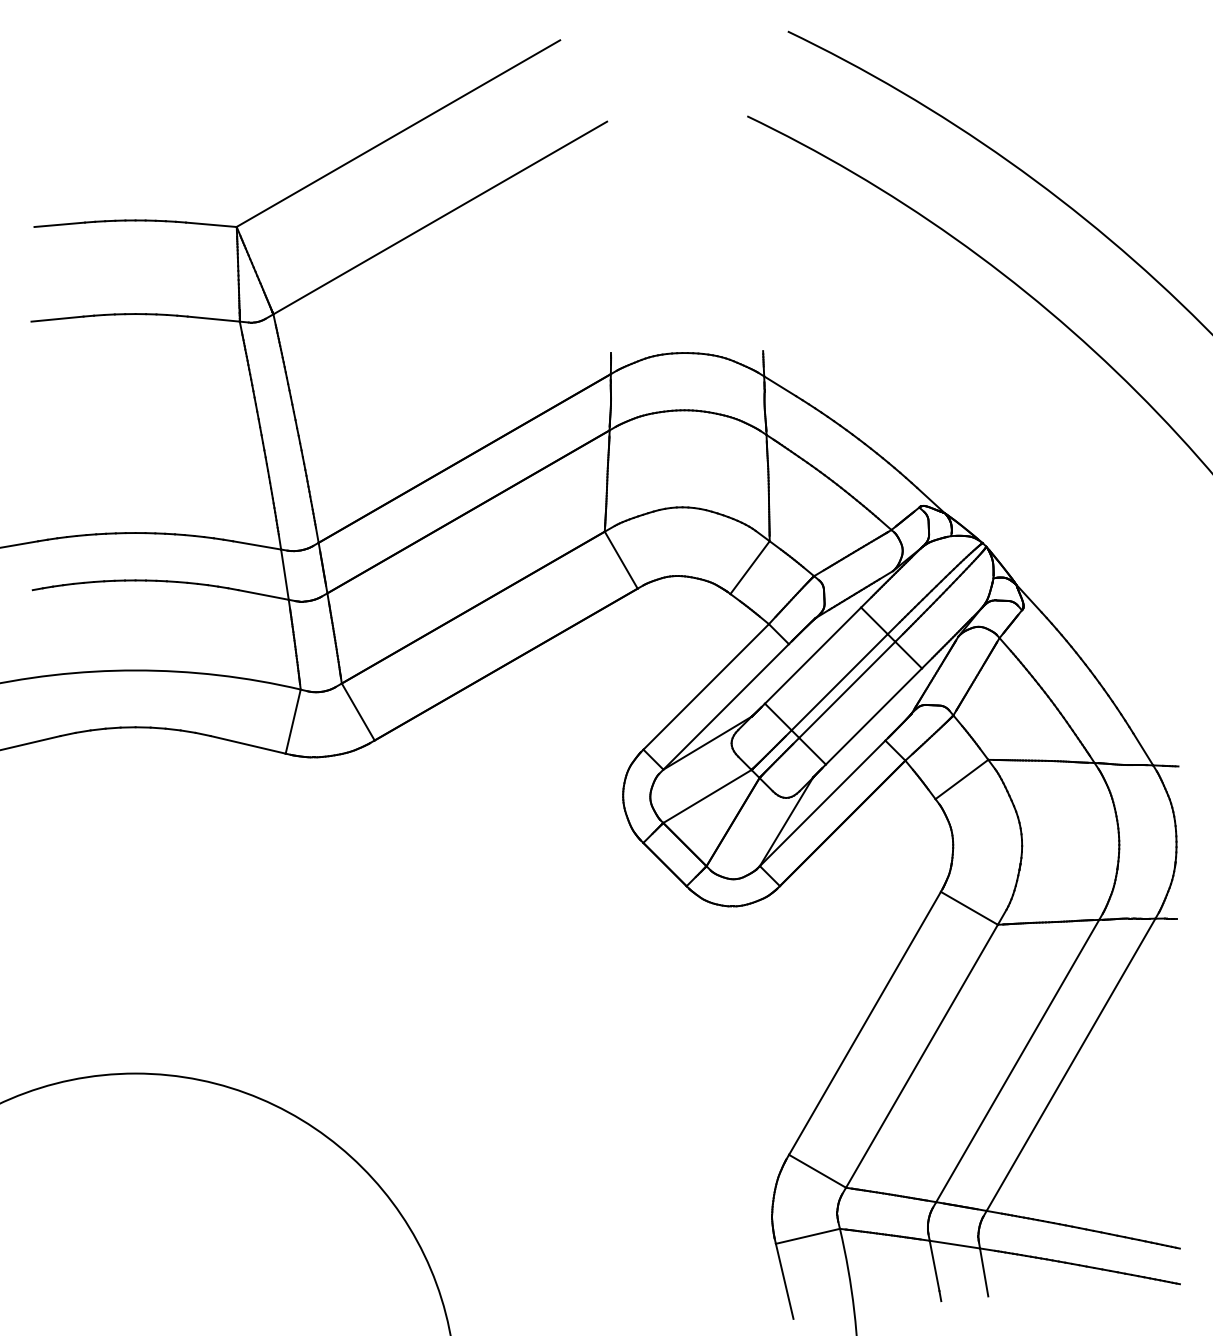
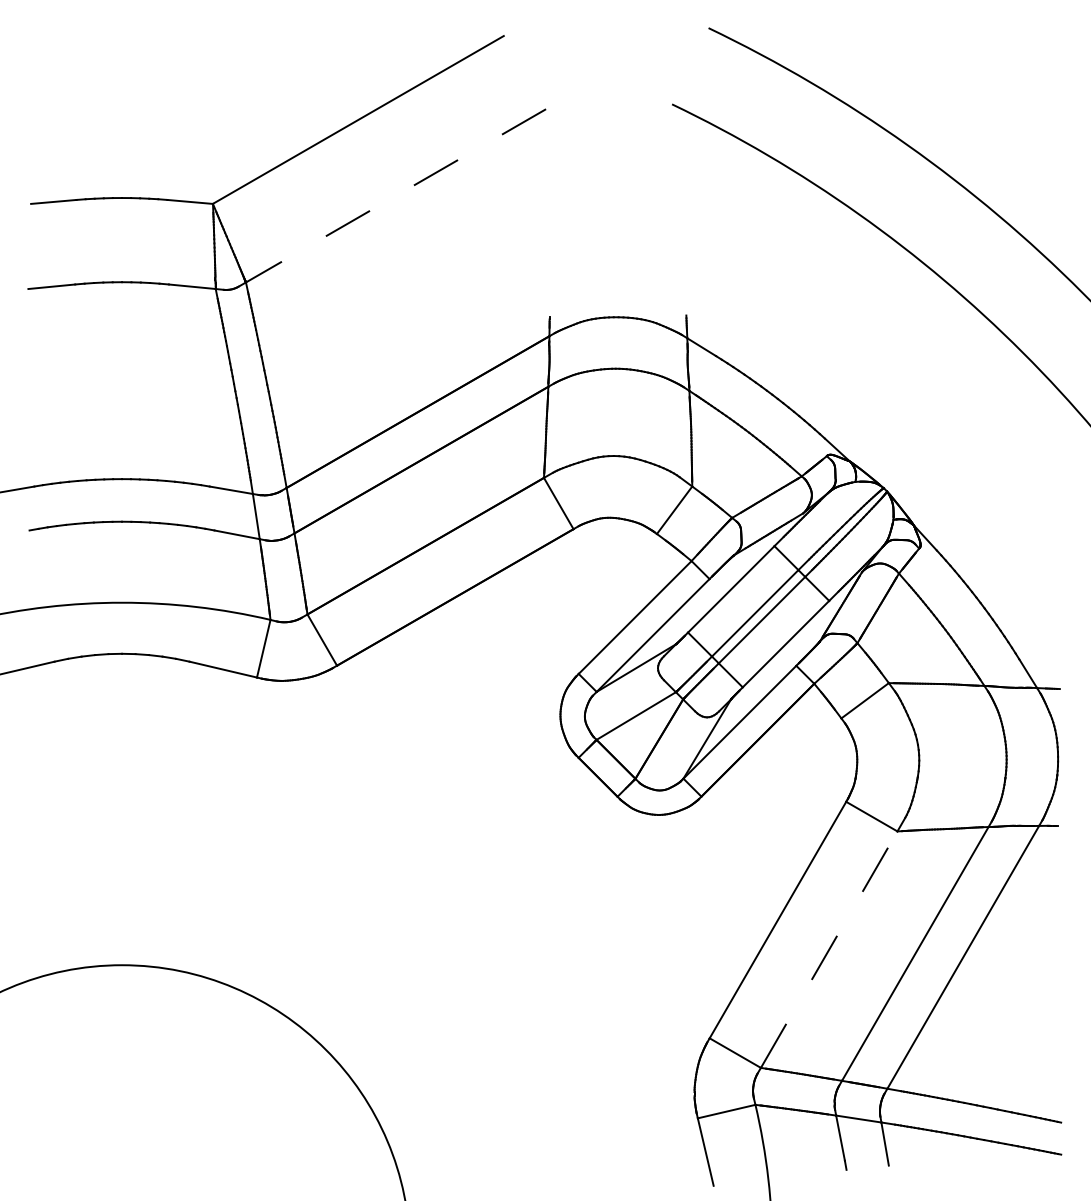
line: (439, 218) -> (395, 196), solid -> dashed
line: (922, 1056) -> (829, 949), solid -> dashed

